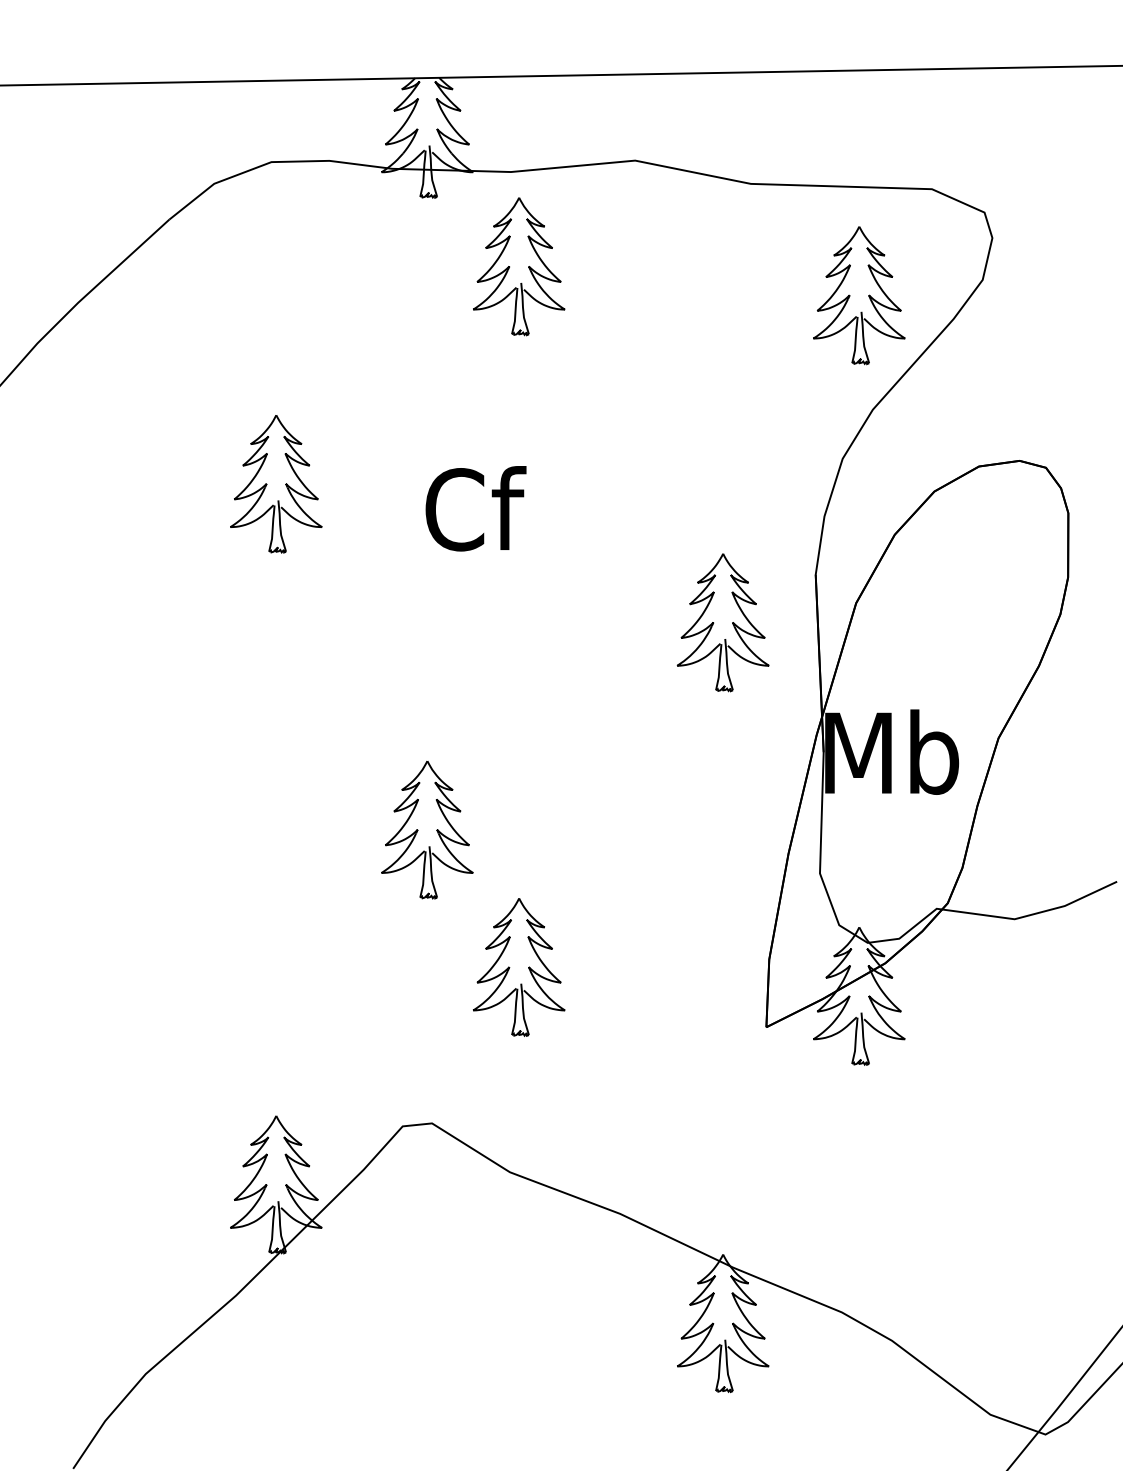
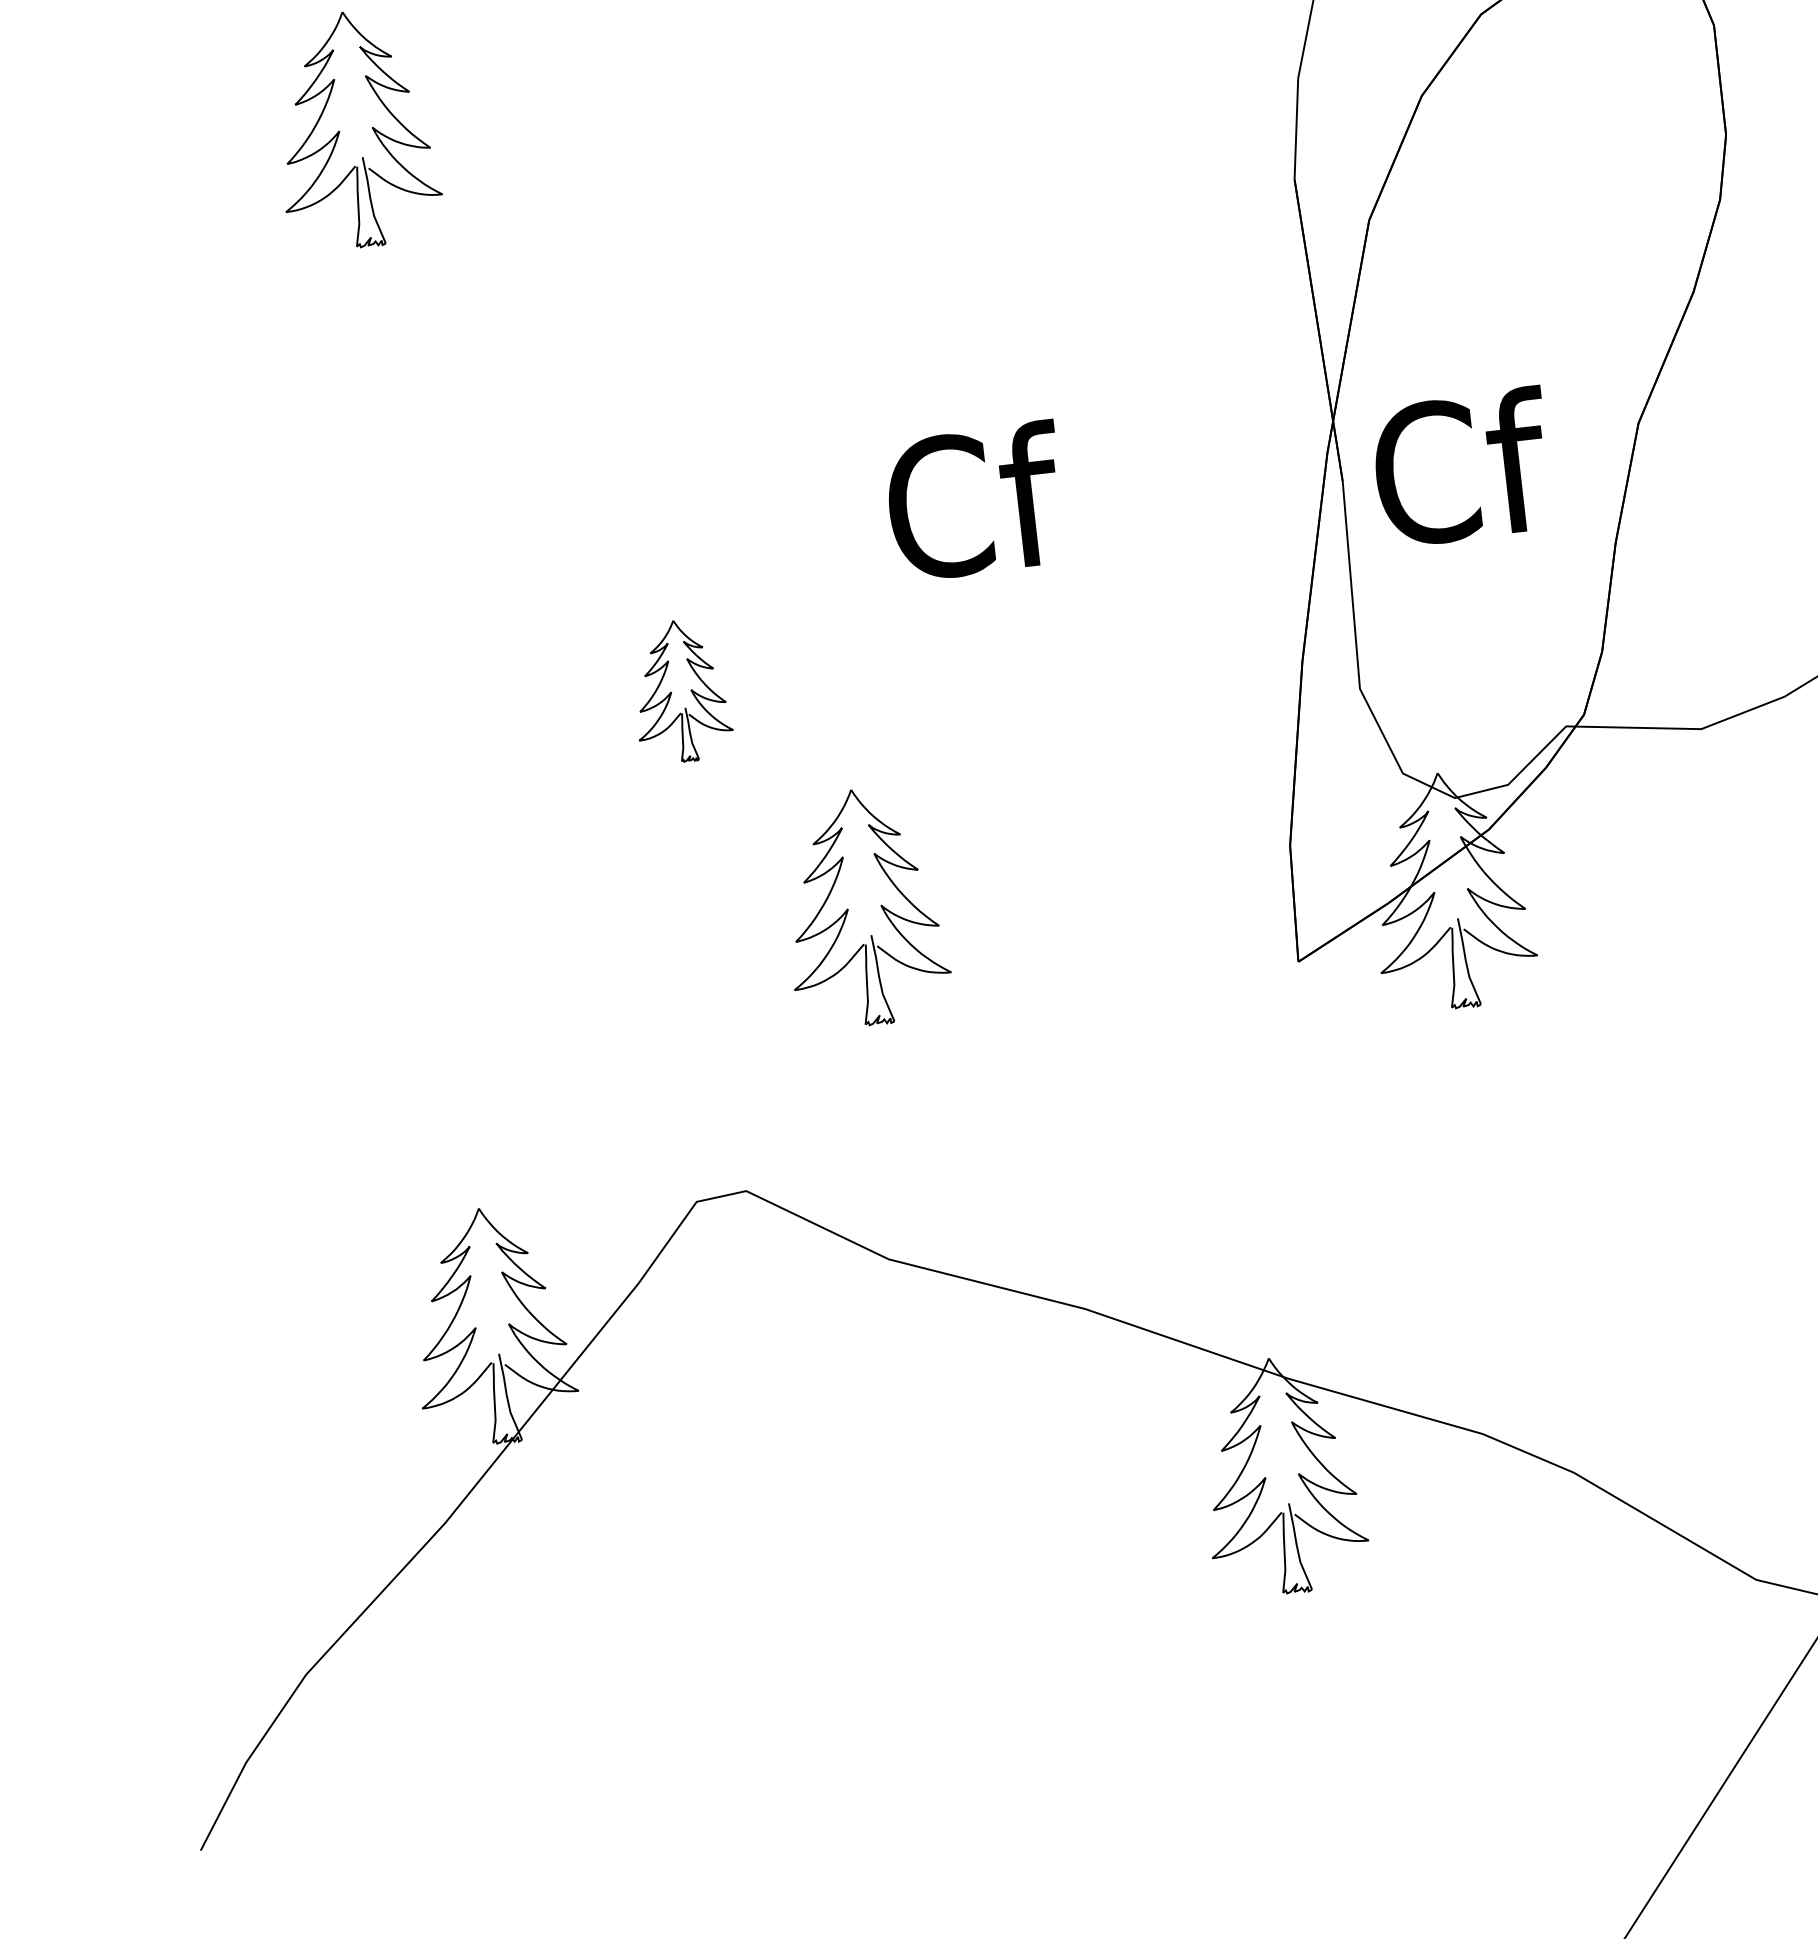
text: (475, 508) -> (974, 501), moved
part: (722, 622) -> (1144, 279), removed
text: (892, 751) -> (1460, 466), Mb -> Cf
part: (427, 830) -> (681, 691), size x0.6

